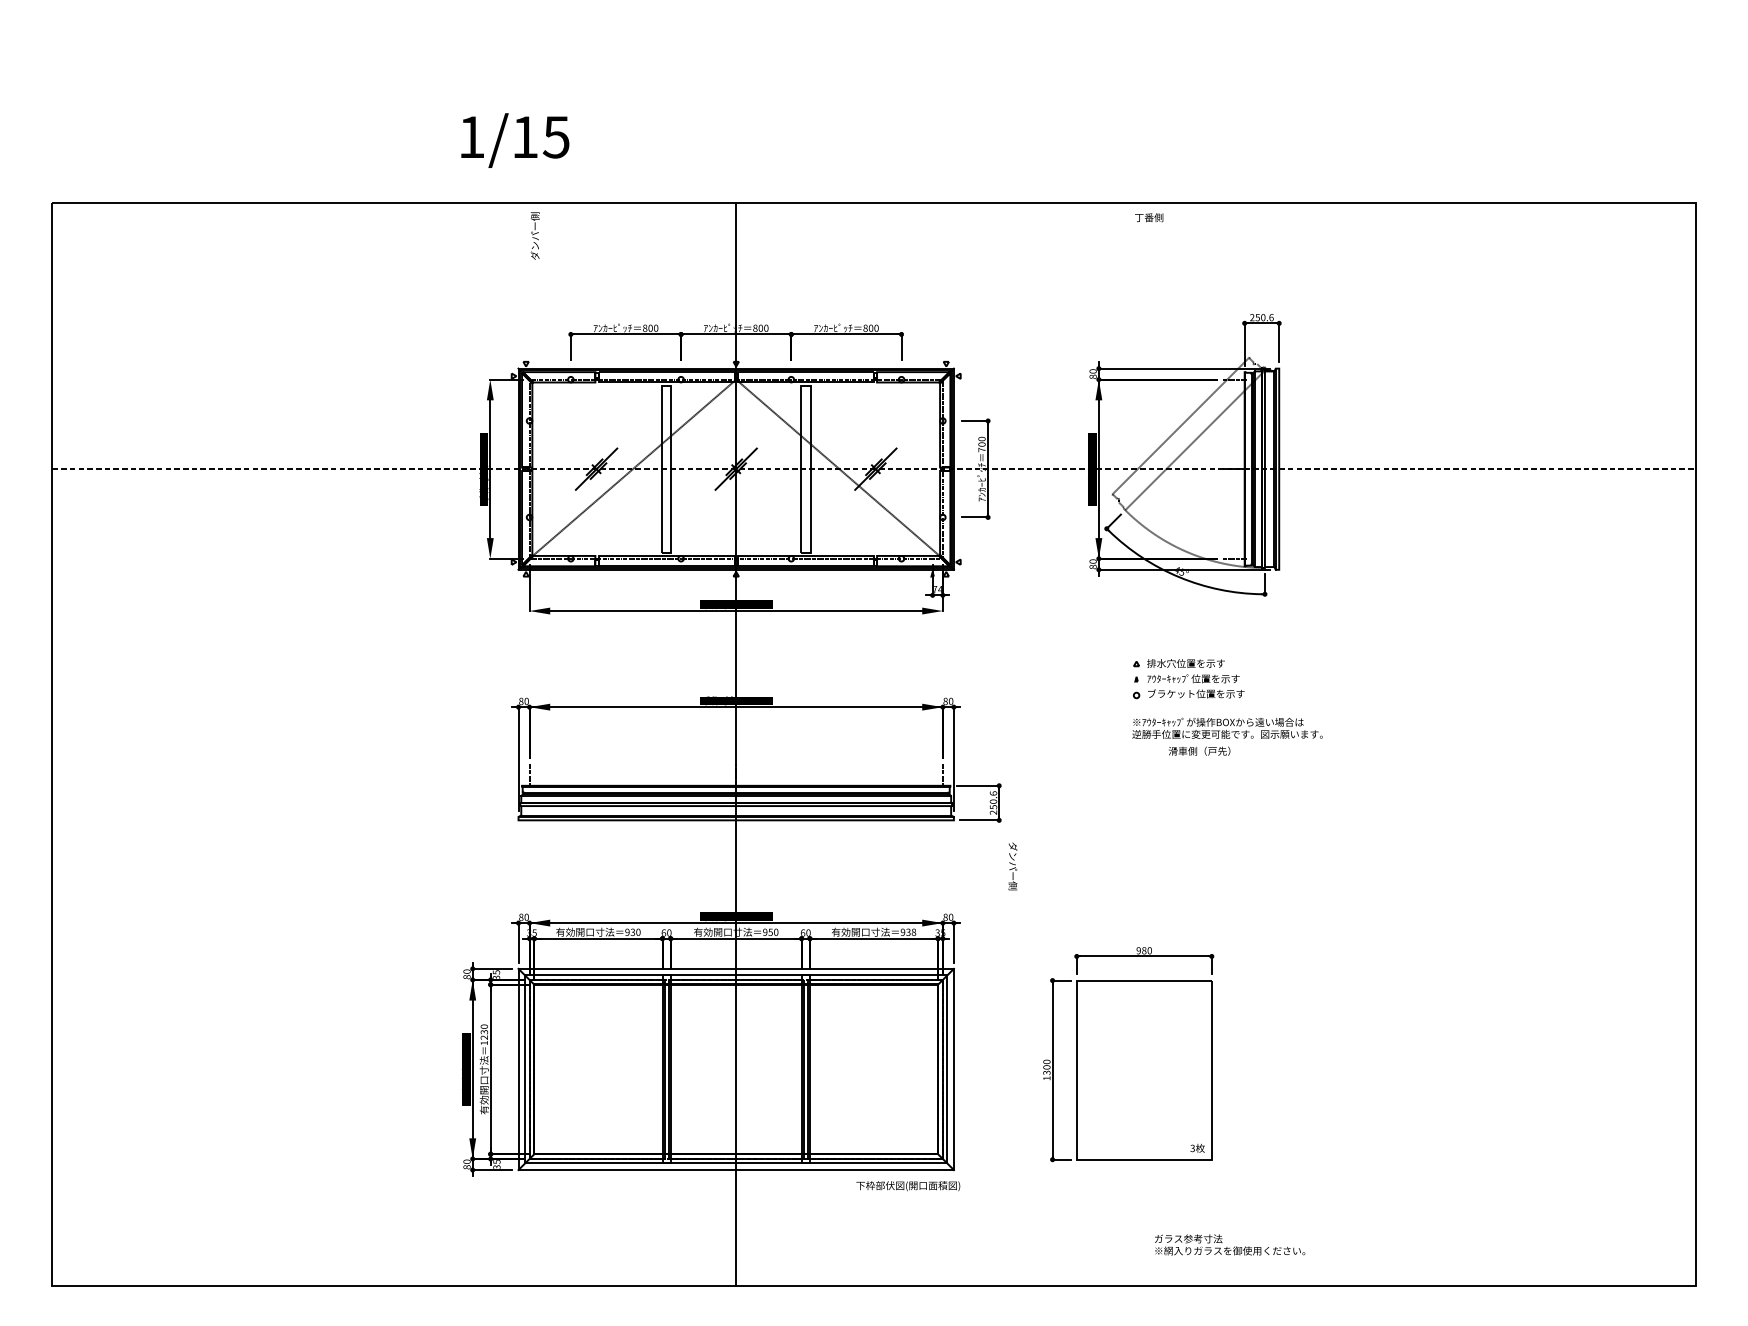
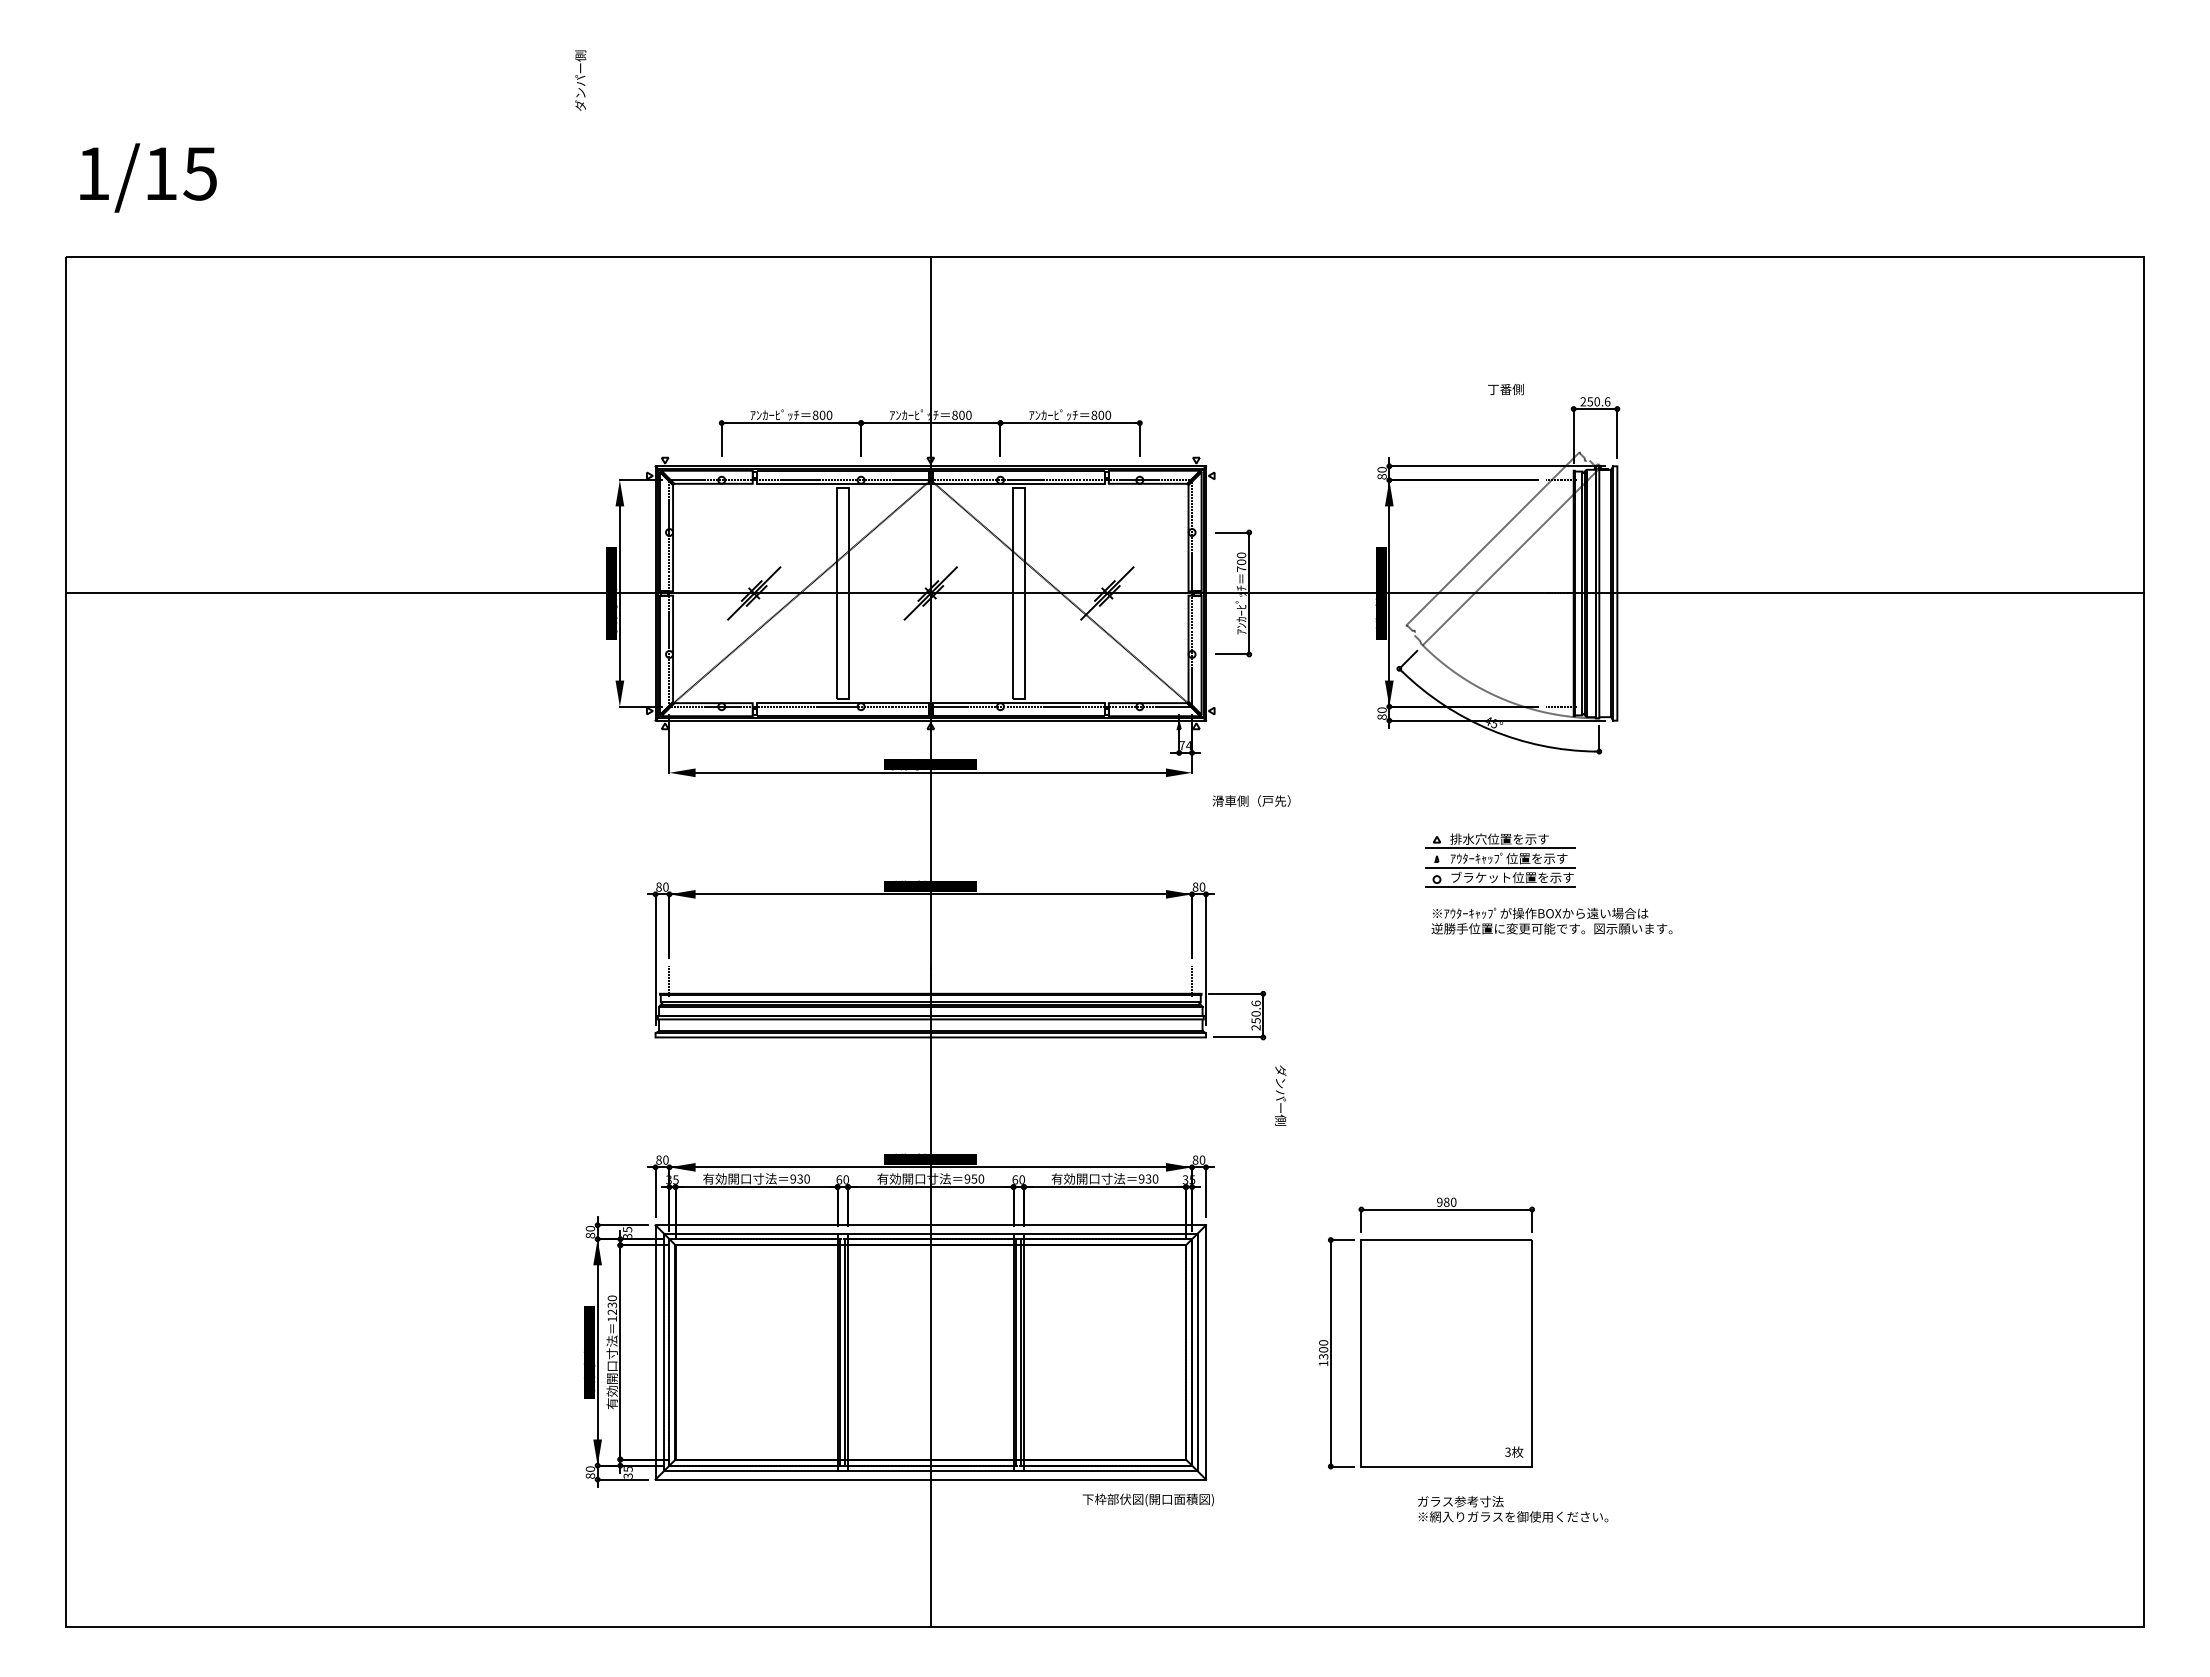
text: (515, 140) -> (148, 177), moved
text: (1148, 217) -> (1505, 389), moved
text: (535, 235) -> (580, 80), moved
line: (873, 469) -> (1104, 593), dashed -> solid
line: (1186, 670) -> (1500, 847), added
line: (1186, 686) -> (1500, 868), added
line: (1186, 701) -> (1500, 887), added
text: (1199, 750) -> (1251, 800), moved
text: (913, 932) -> (1155, 1179), 938 -> 930
text: (1230, 1245) -> (1513, 1509), moved

